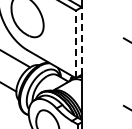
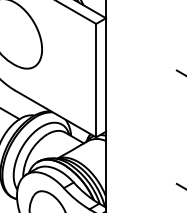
line: (81, 41) -> (105, 75), dashed -> solid
line: (75, 44) -> (95, 80), dashed -> solid

